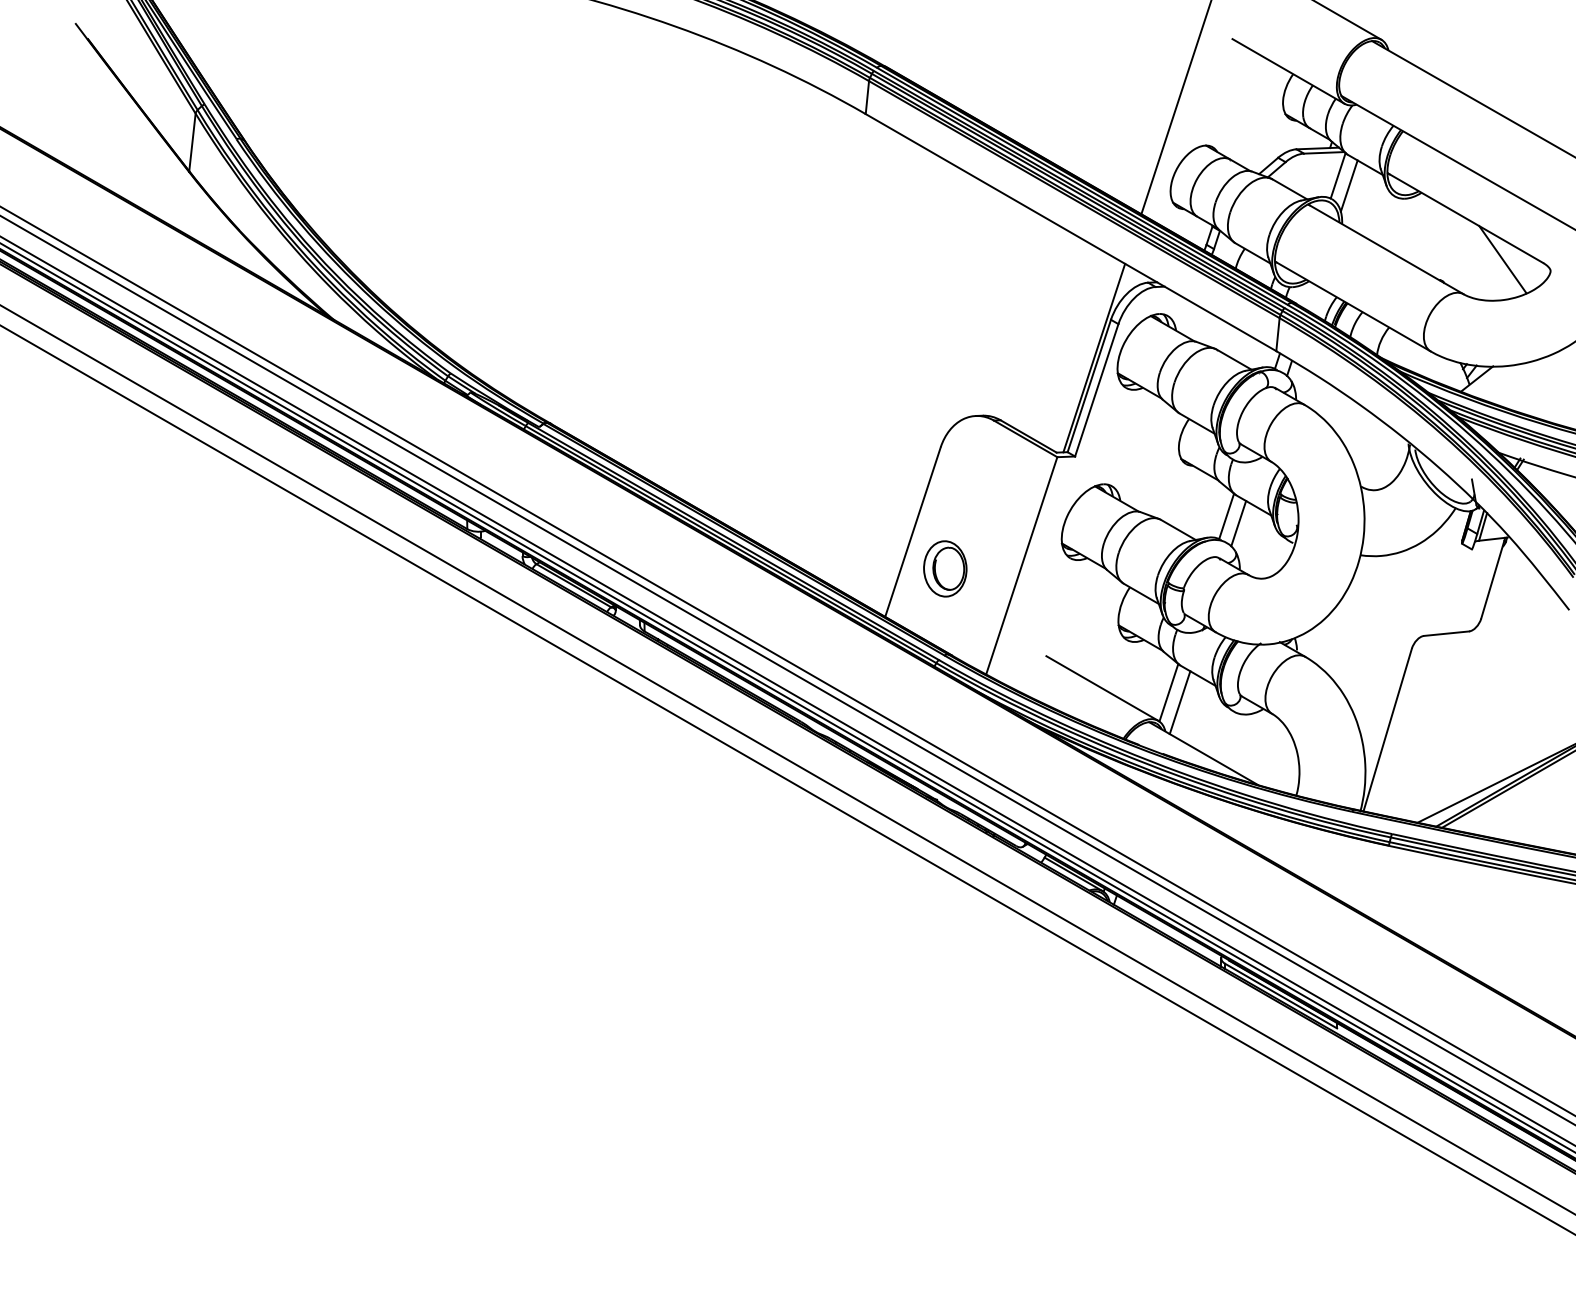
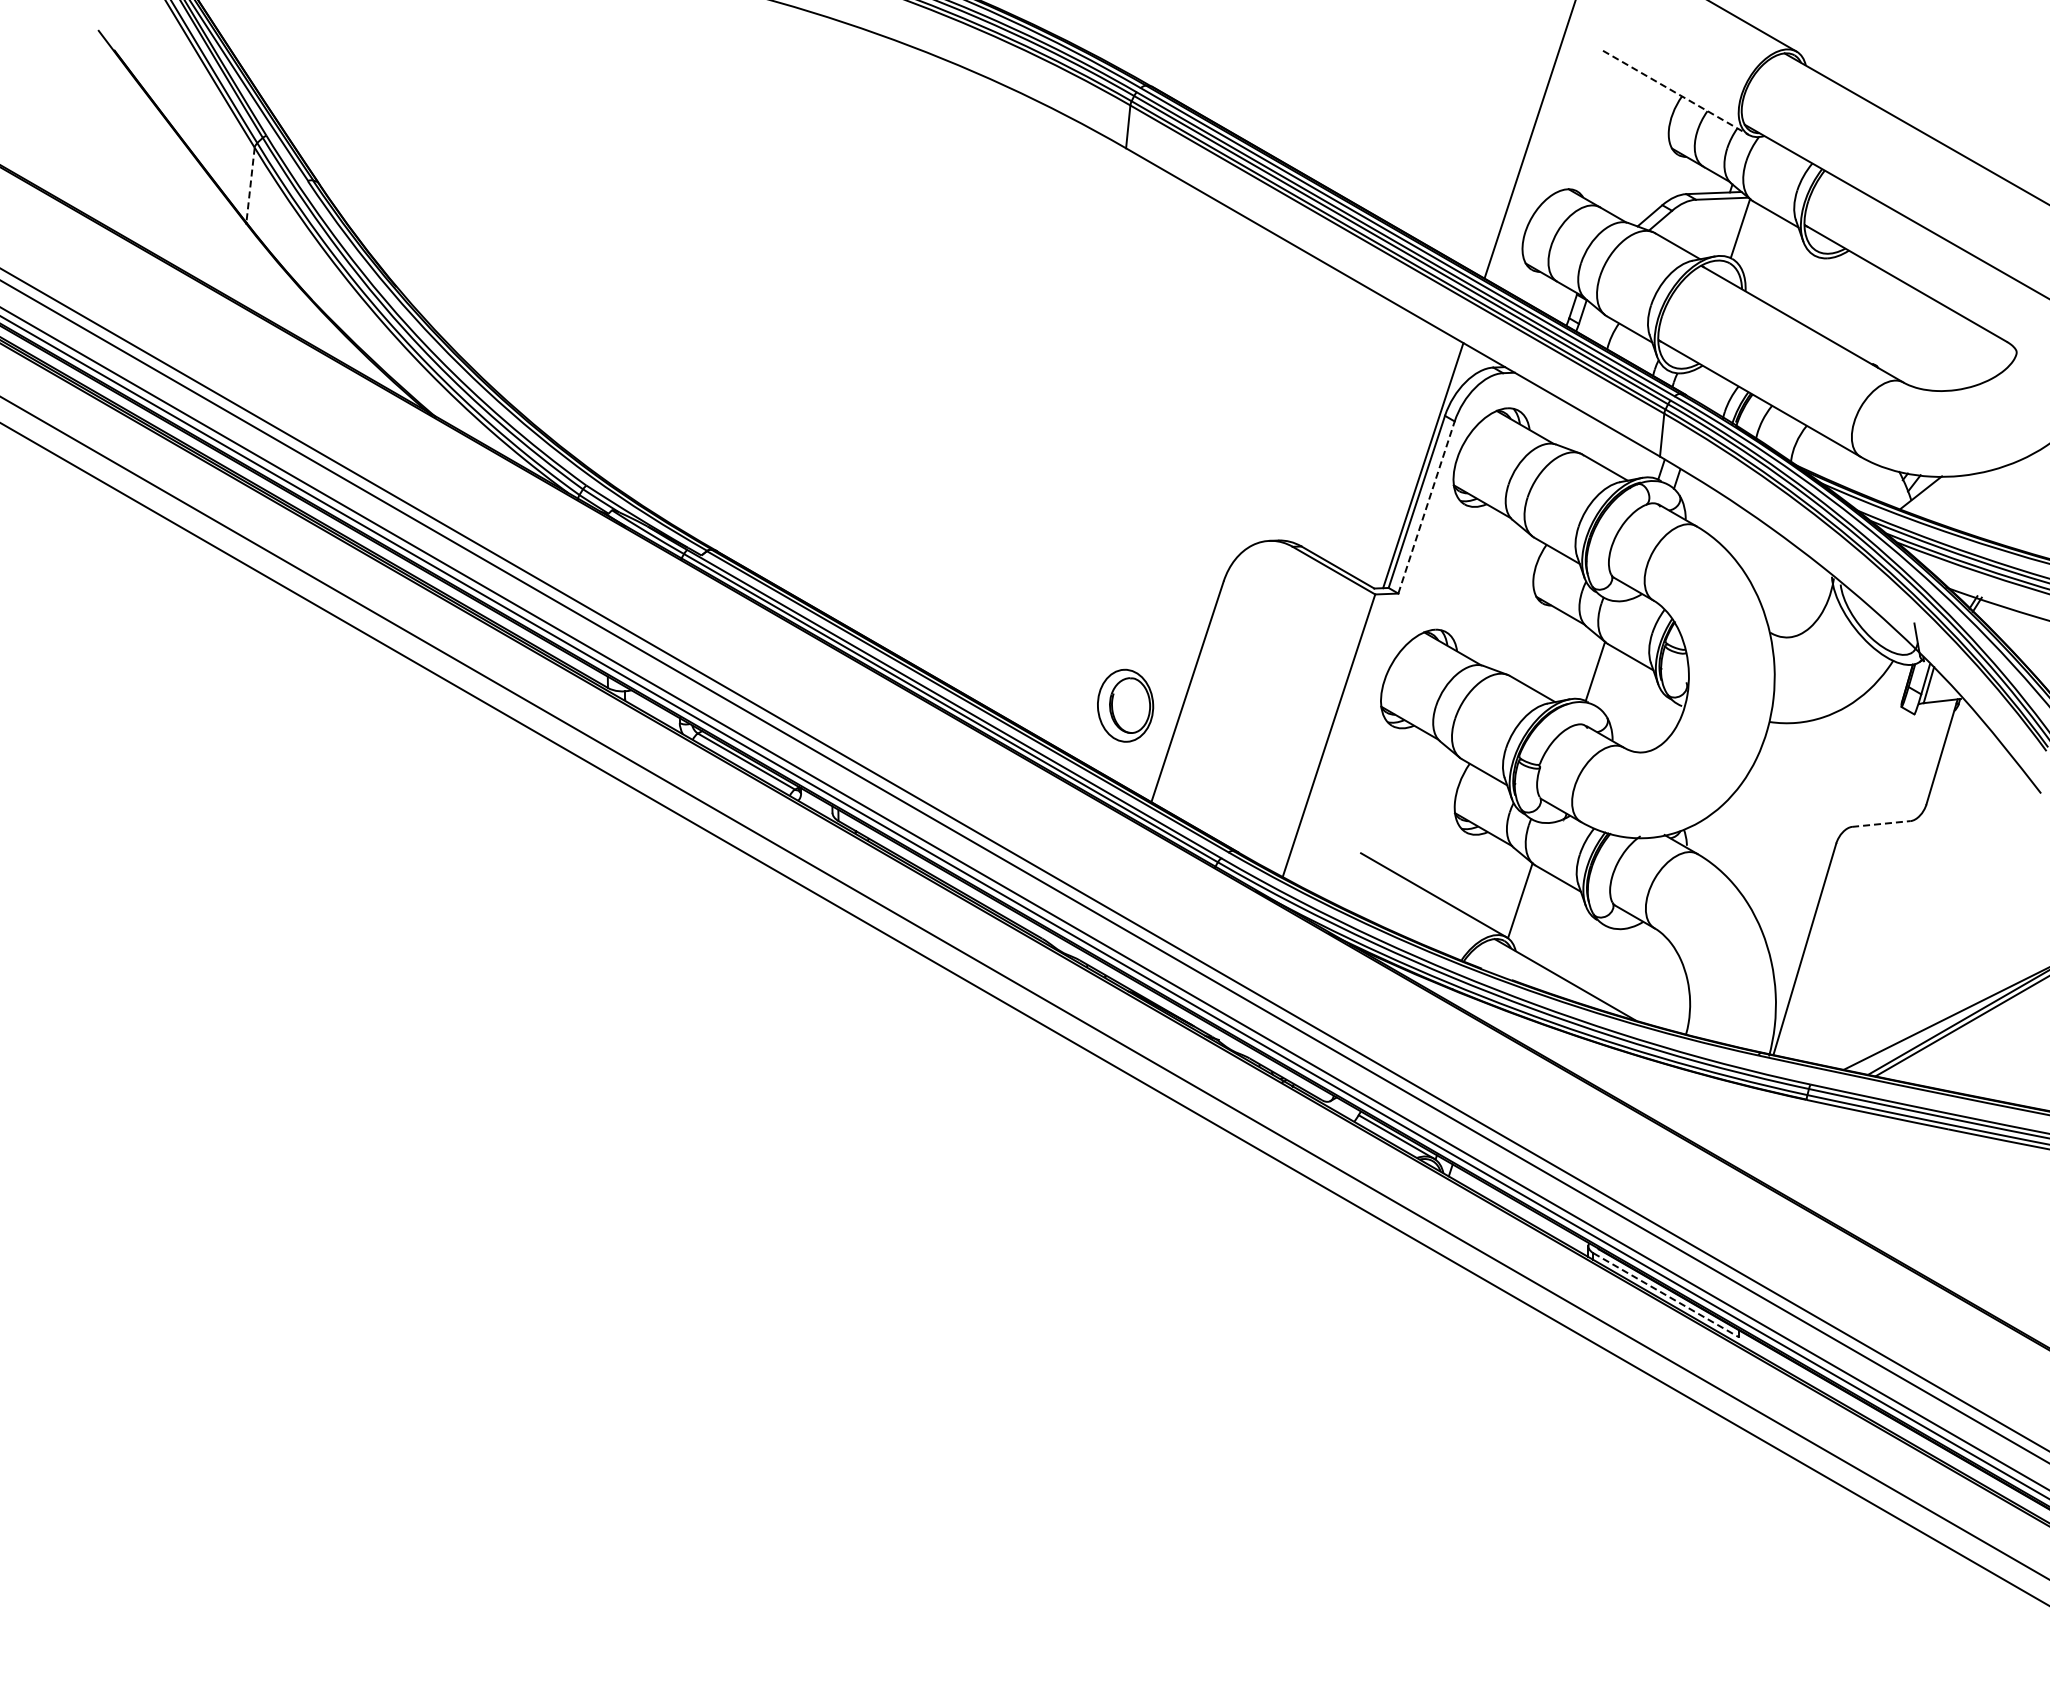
line: (1289, 71) -> (1676, 93), solid -> dashed
line: (192, 142) -> (250, 185), solid -> dashed
line: (1348, 185) -> (1754, 241), removed
line: (1502, 259) -> (1954, 337), removed
line: (1096, 390) -> (1426, 507), solid -> dashed
line: (1238, 523) -> (1610, 680), removed
part: (945, 568) -> (1125, 705), moved
line: (1446, 633) -> (1881, 823), solid -> dashed
line: (1179, 702) -> (1534, 913), removed
line: (1281, 996) -> (1666, 1295), solid -> dashed

